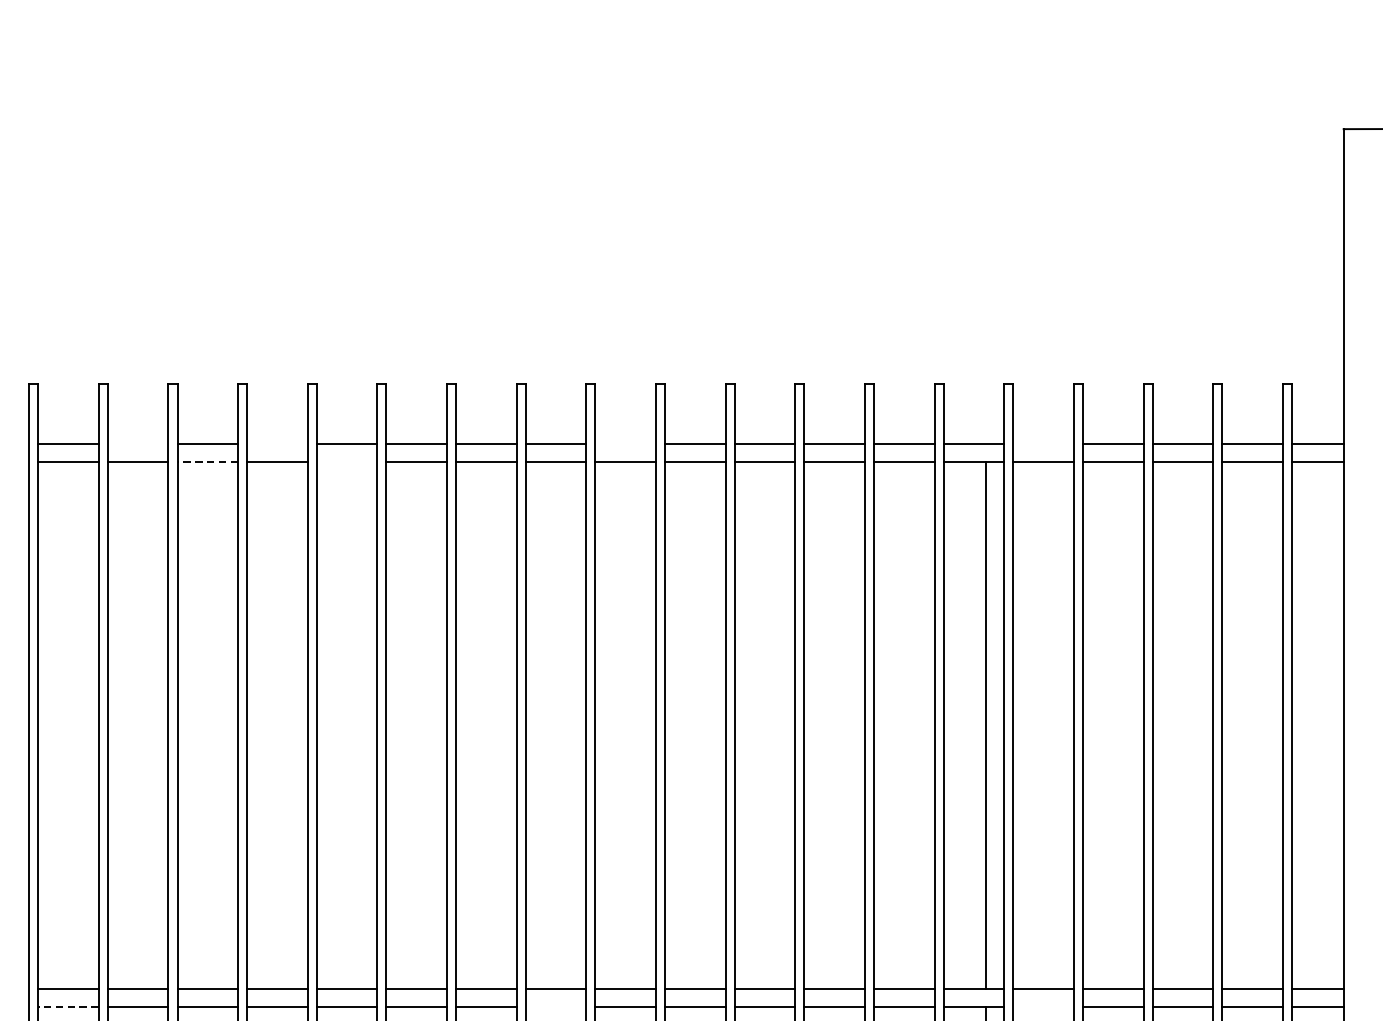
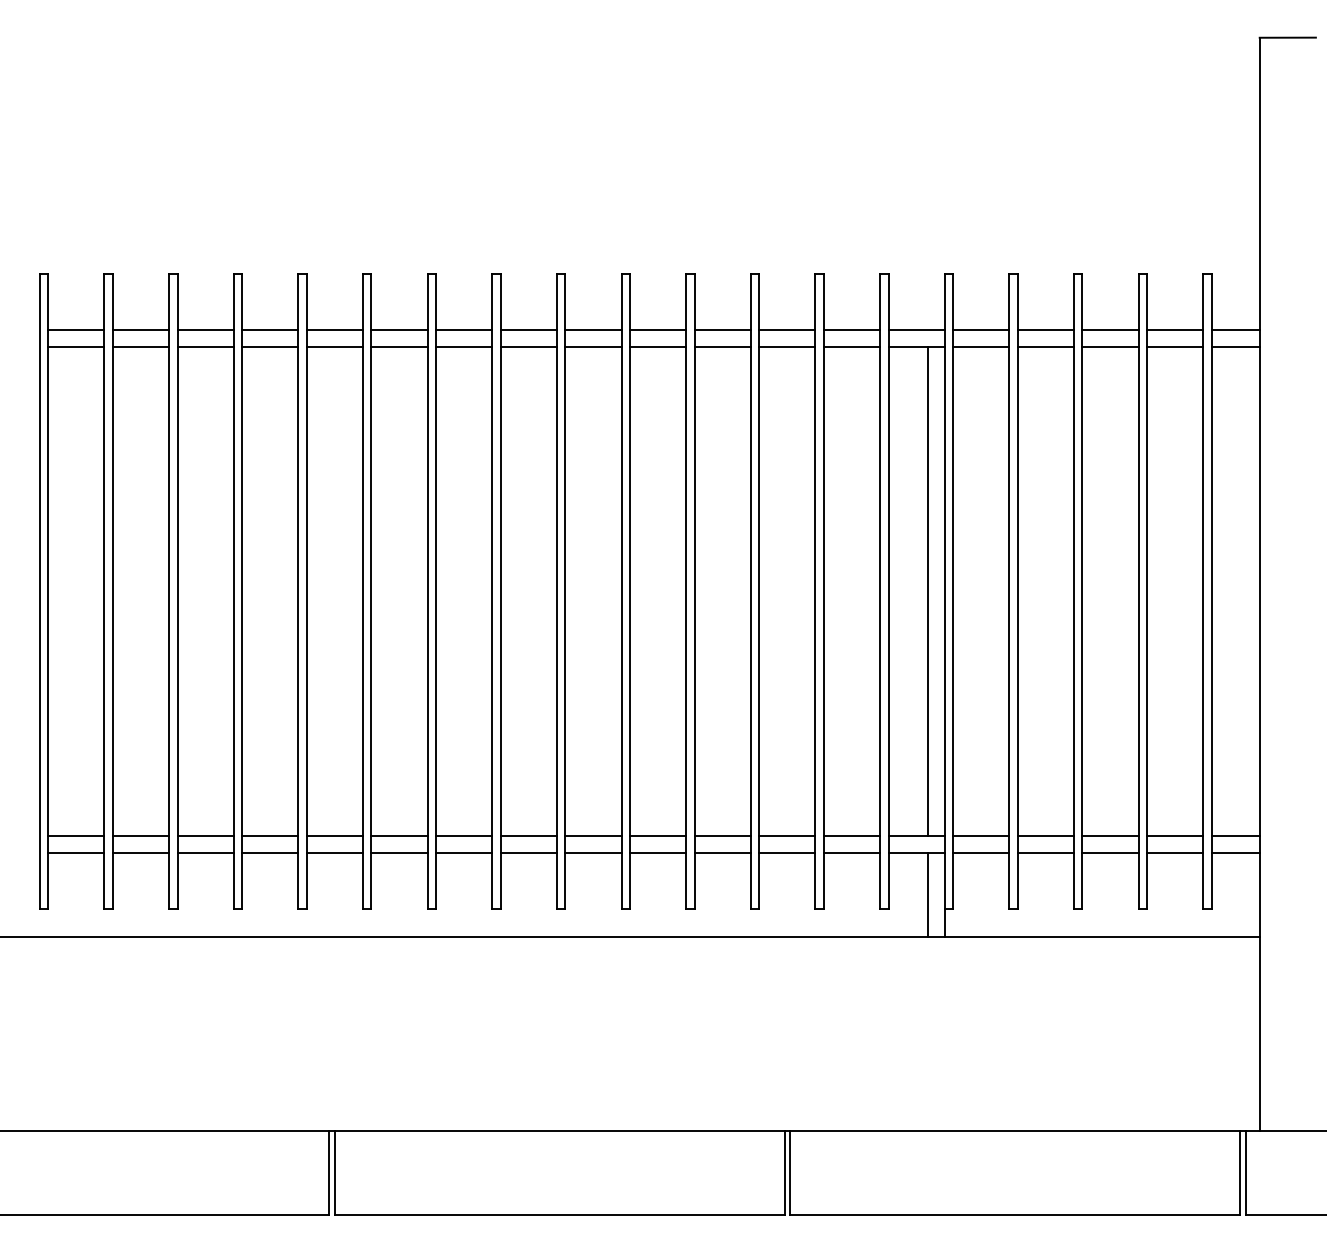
line: (137, 444) -> (140, 330), added
line: (277, 444) -> (270, 330), added
line: (625, 444) -> (593, 330), added
line: (1043, 444) -> (981, 330), added
line: (207, 461) -> (205, 346), dashed -> solid
line: (346, 461) -> (334, 346), added
line: (67, 1007) -> (75, 852), dashed -> solid
line: (555, 1007) -> (528, 852), added
line: (1043, 1007) -> (981, 852), added

